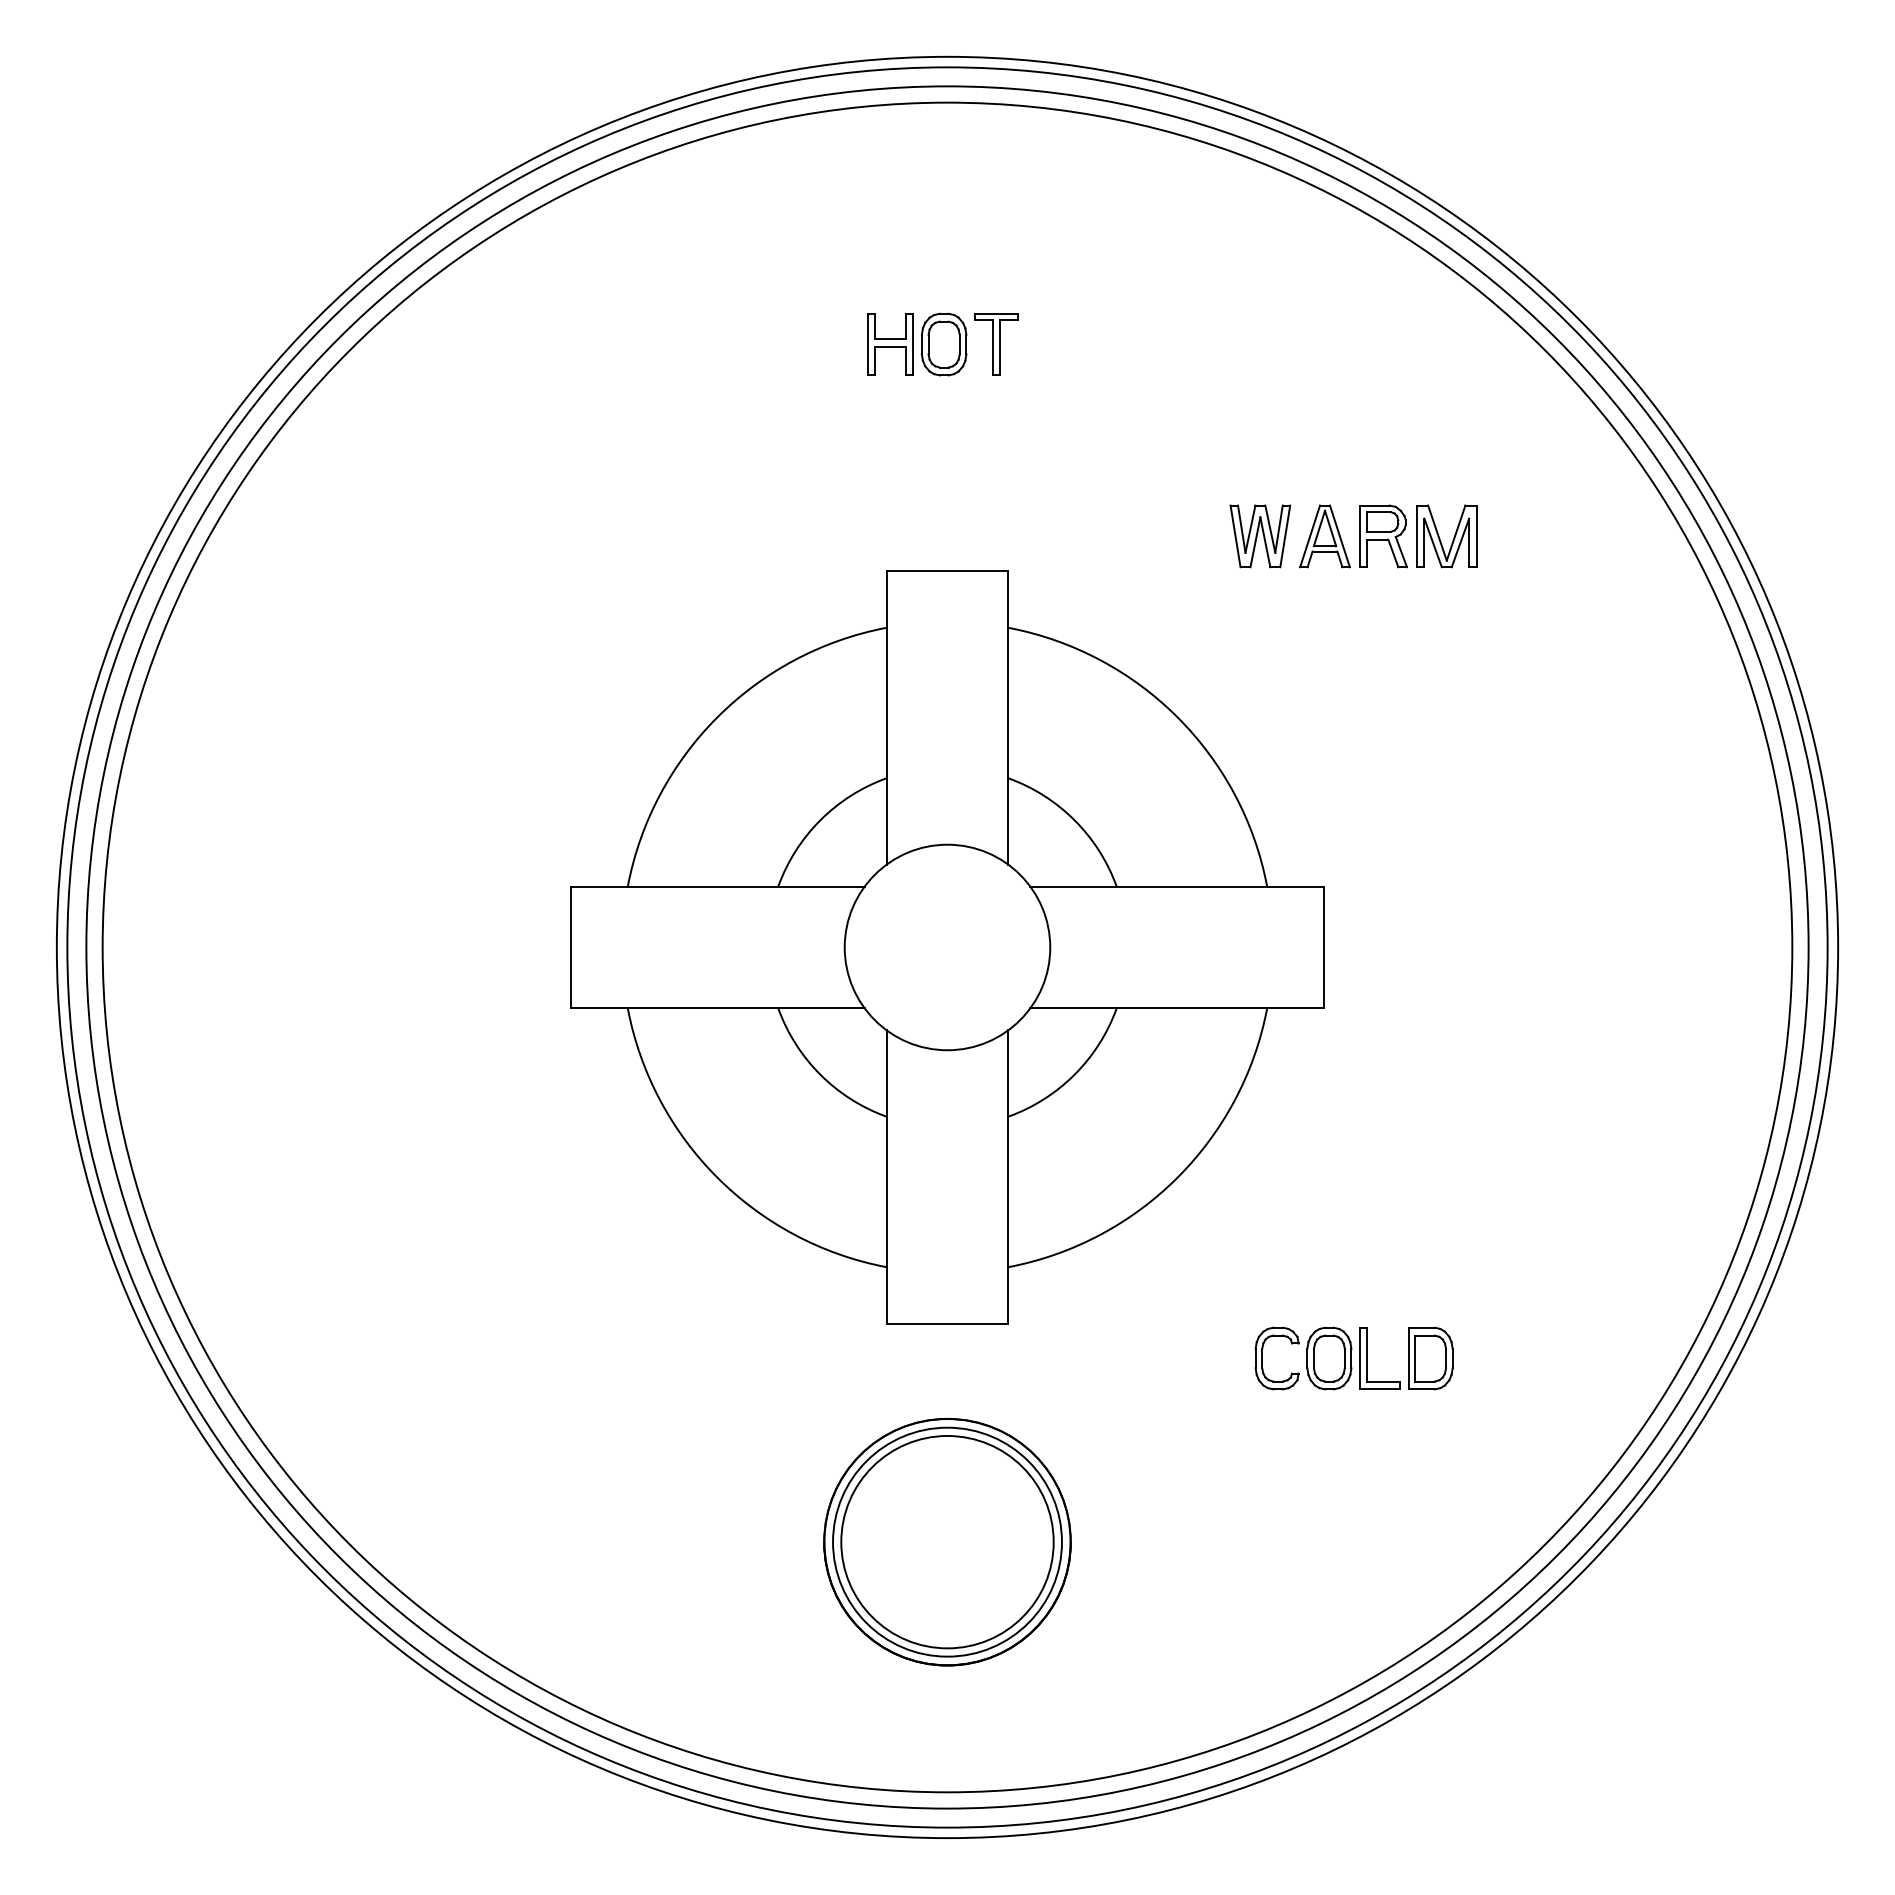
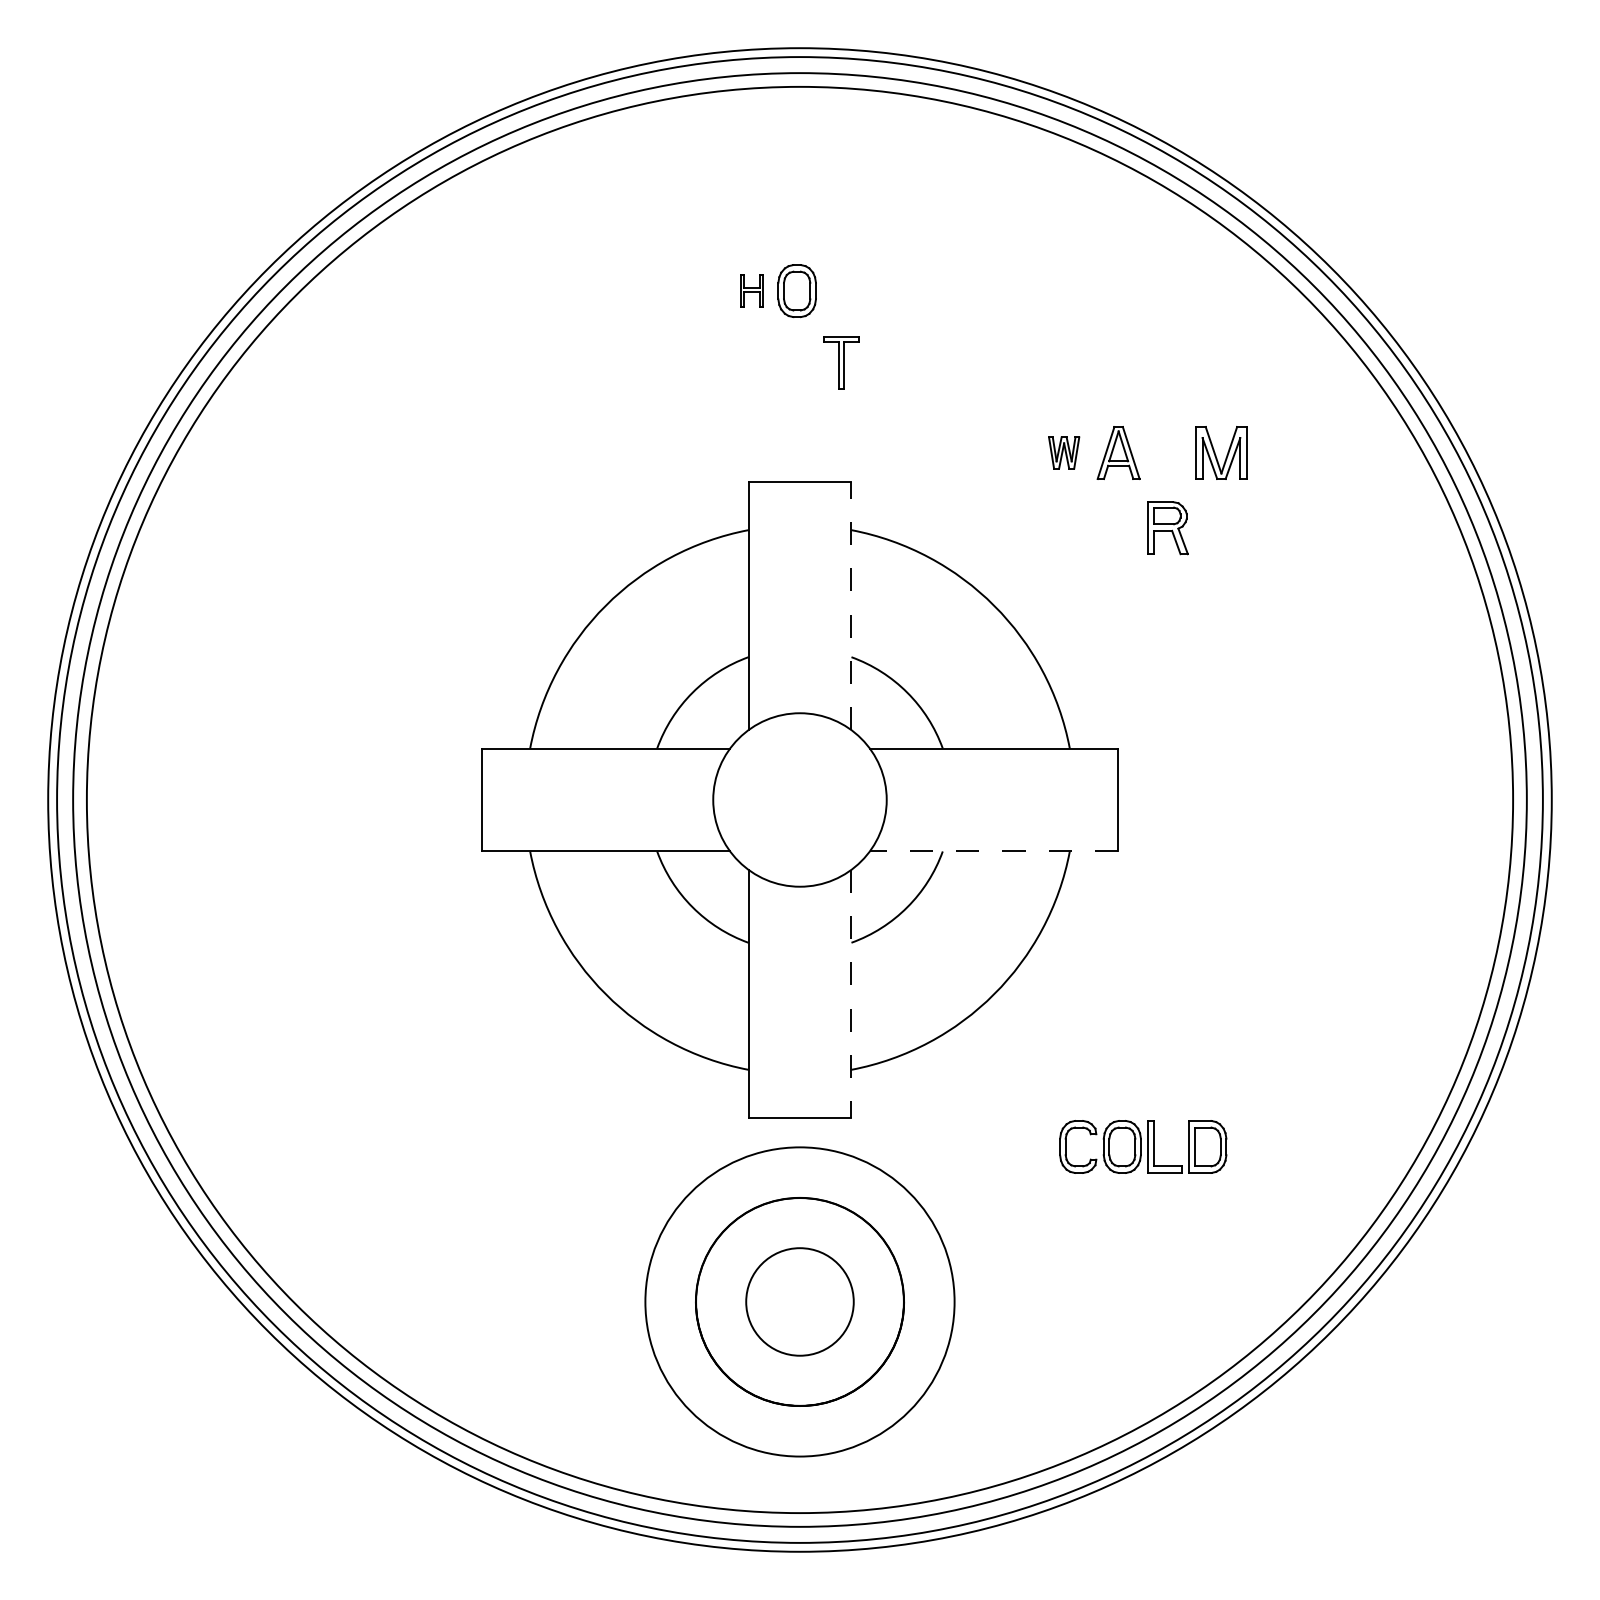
part: (890, 344) -> (751, 291), size x0.6
part: (996, 344) -> (841, 362), moved
part: (1260, 536) -> (1064, 453), size x0.6
part: (1383, 536) -> (1168, 528), moved
line: (1008, 717) -> (851, 605), solid -> dashed
line: (1176, 1008) -> (993, 851), solid -> dashed
line: (1008, 1177) -> (851, 994), solid -> dashed
circle: (947, 1541) -> (800, 1301), size x0.6
circle: (947, 1541) -> (800, 1301), size x1.6

